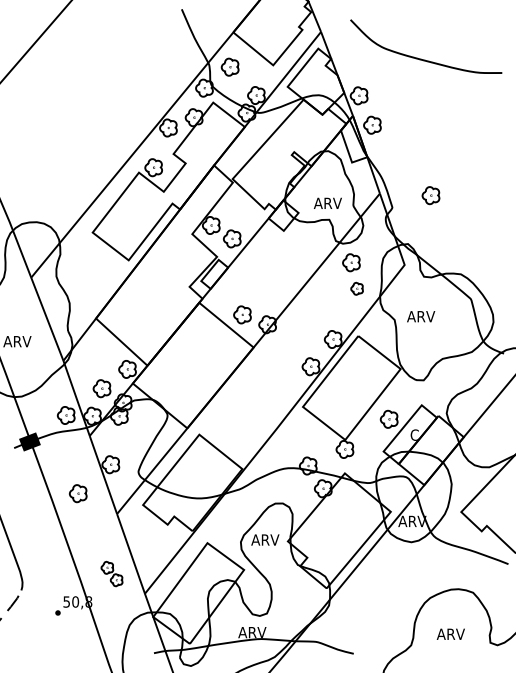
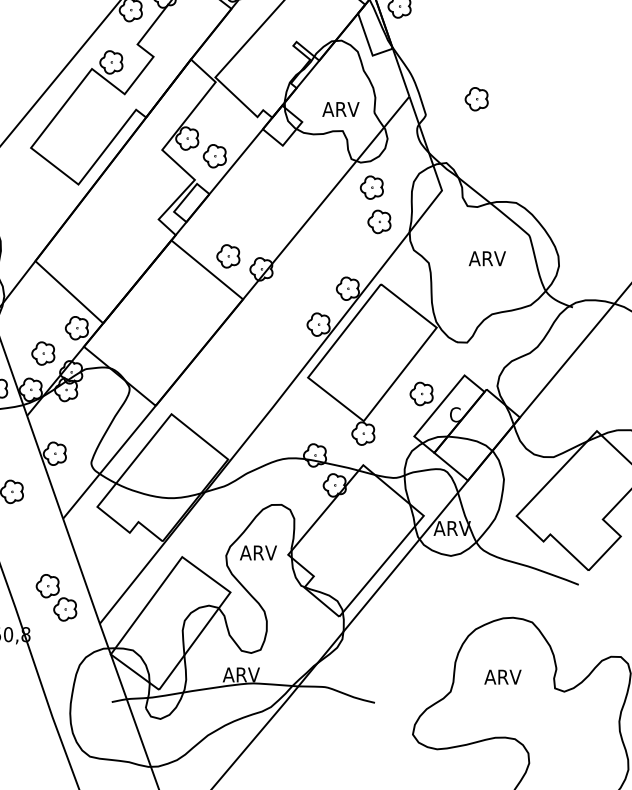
part: (356, 288) -> (378, 221), size x1.43
text: (421, 316) -> (487, 258), moved
part: (111, 573) -> (55, 597), size x1.43

